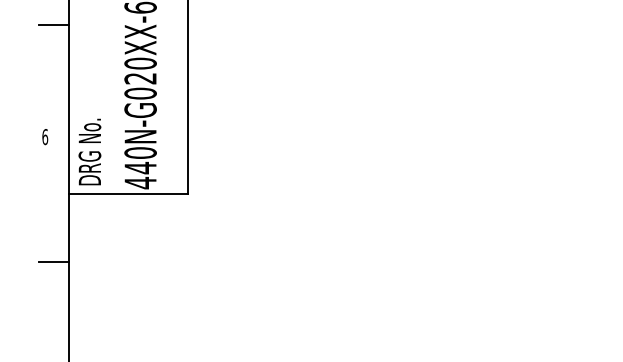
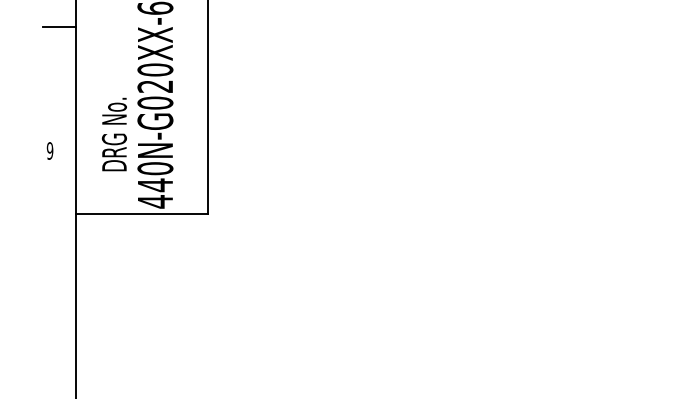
text: (44, 136) -> (49, 150), 6 -> 9
text: (89, 152) -> (113, 134), moved
line: (53, 262) -> (59, 289), removed

